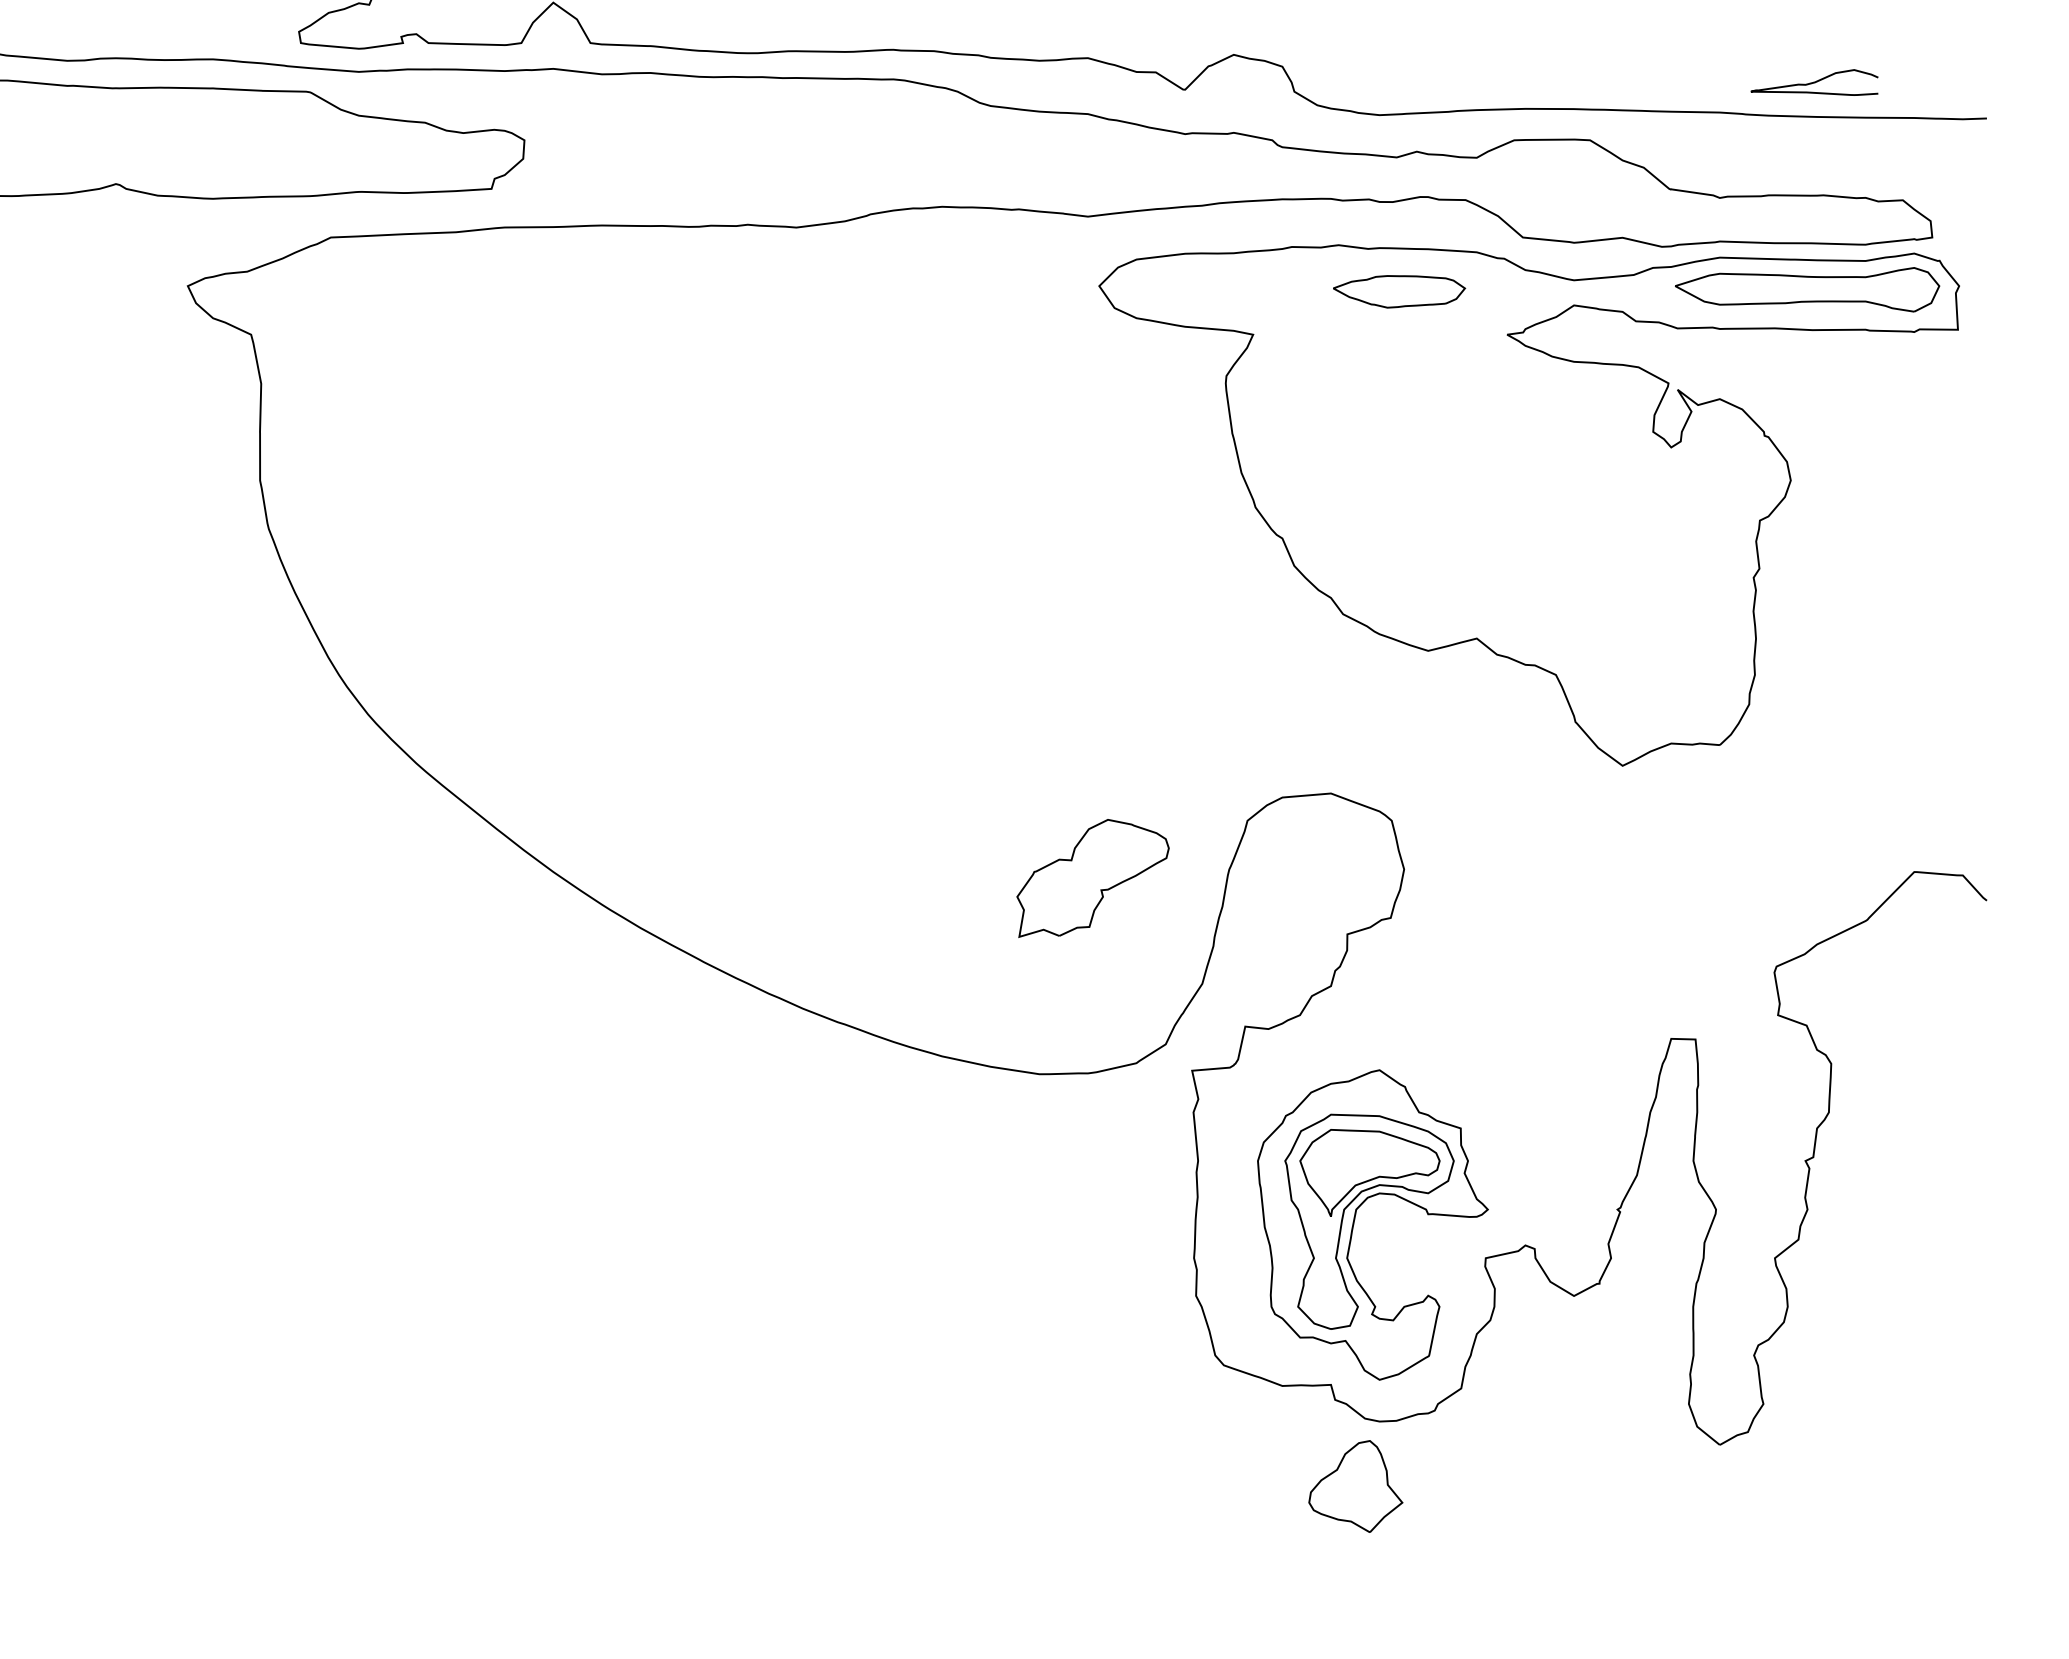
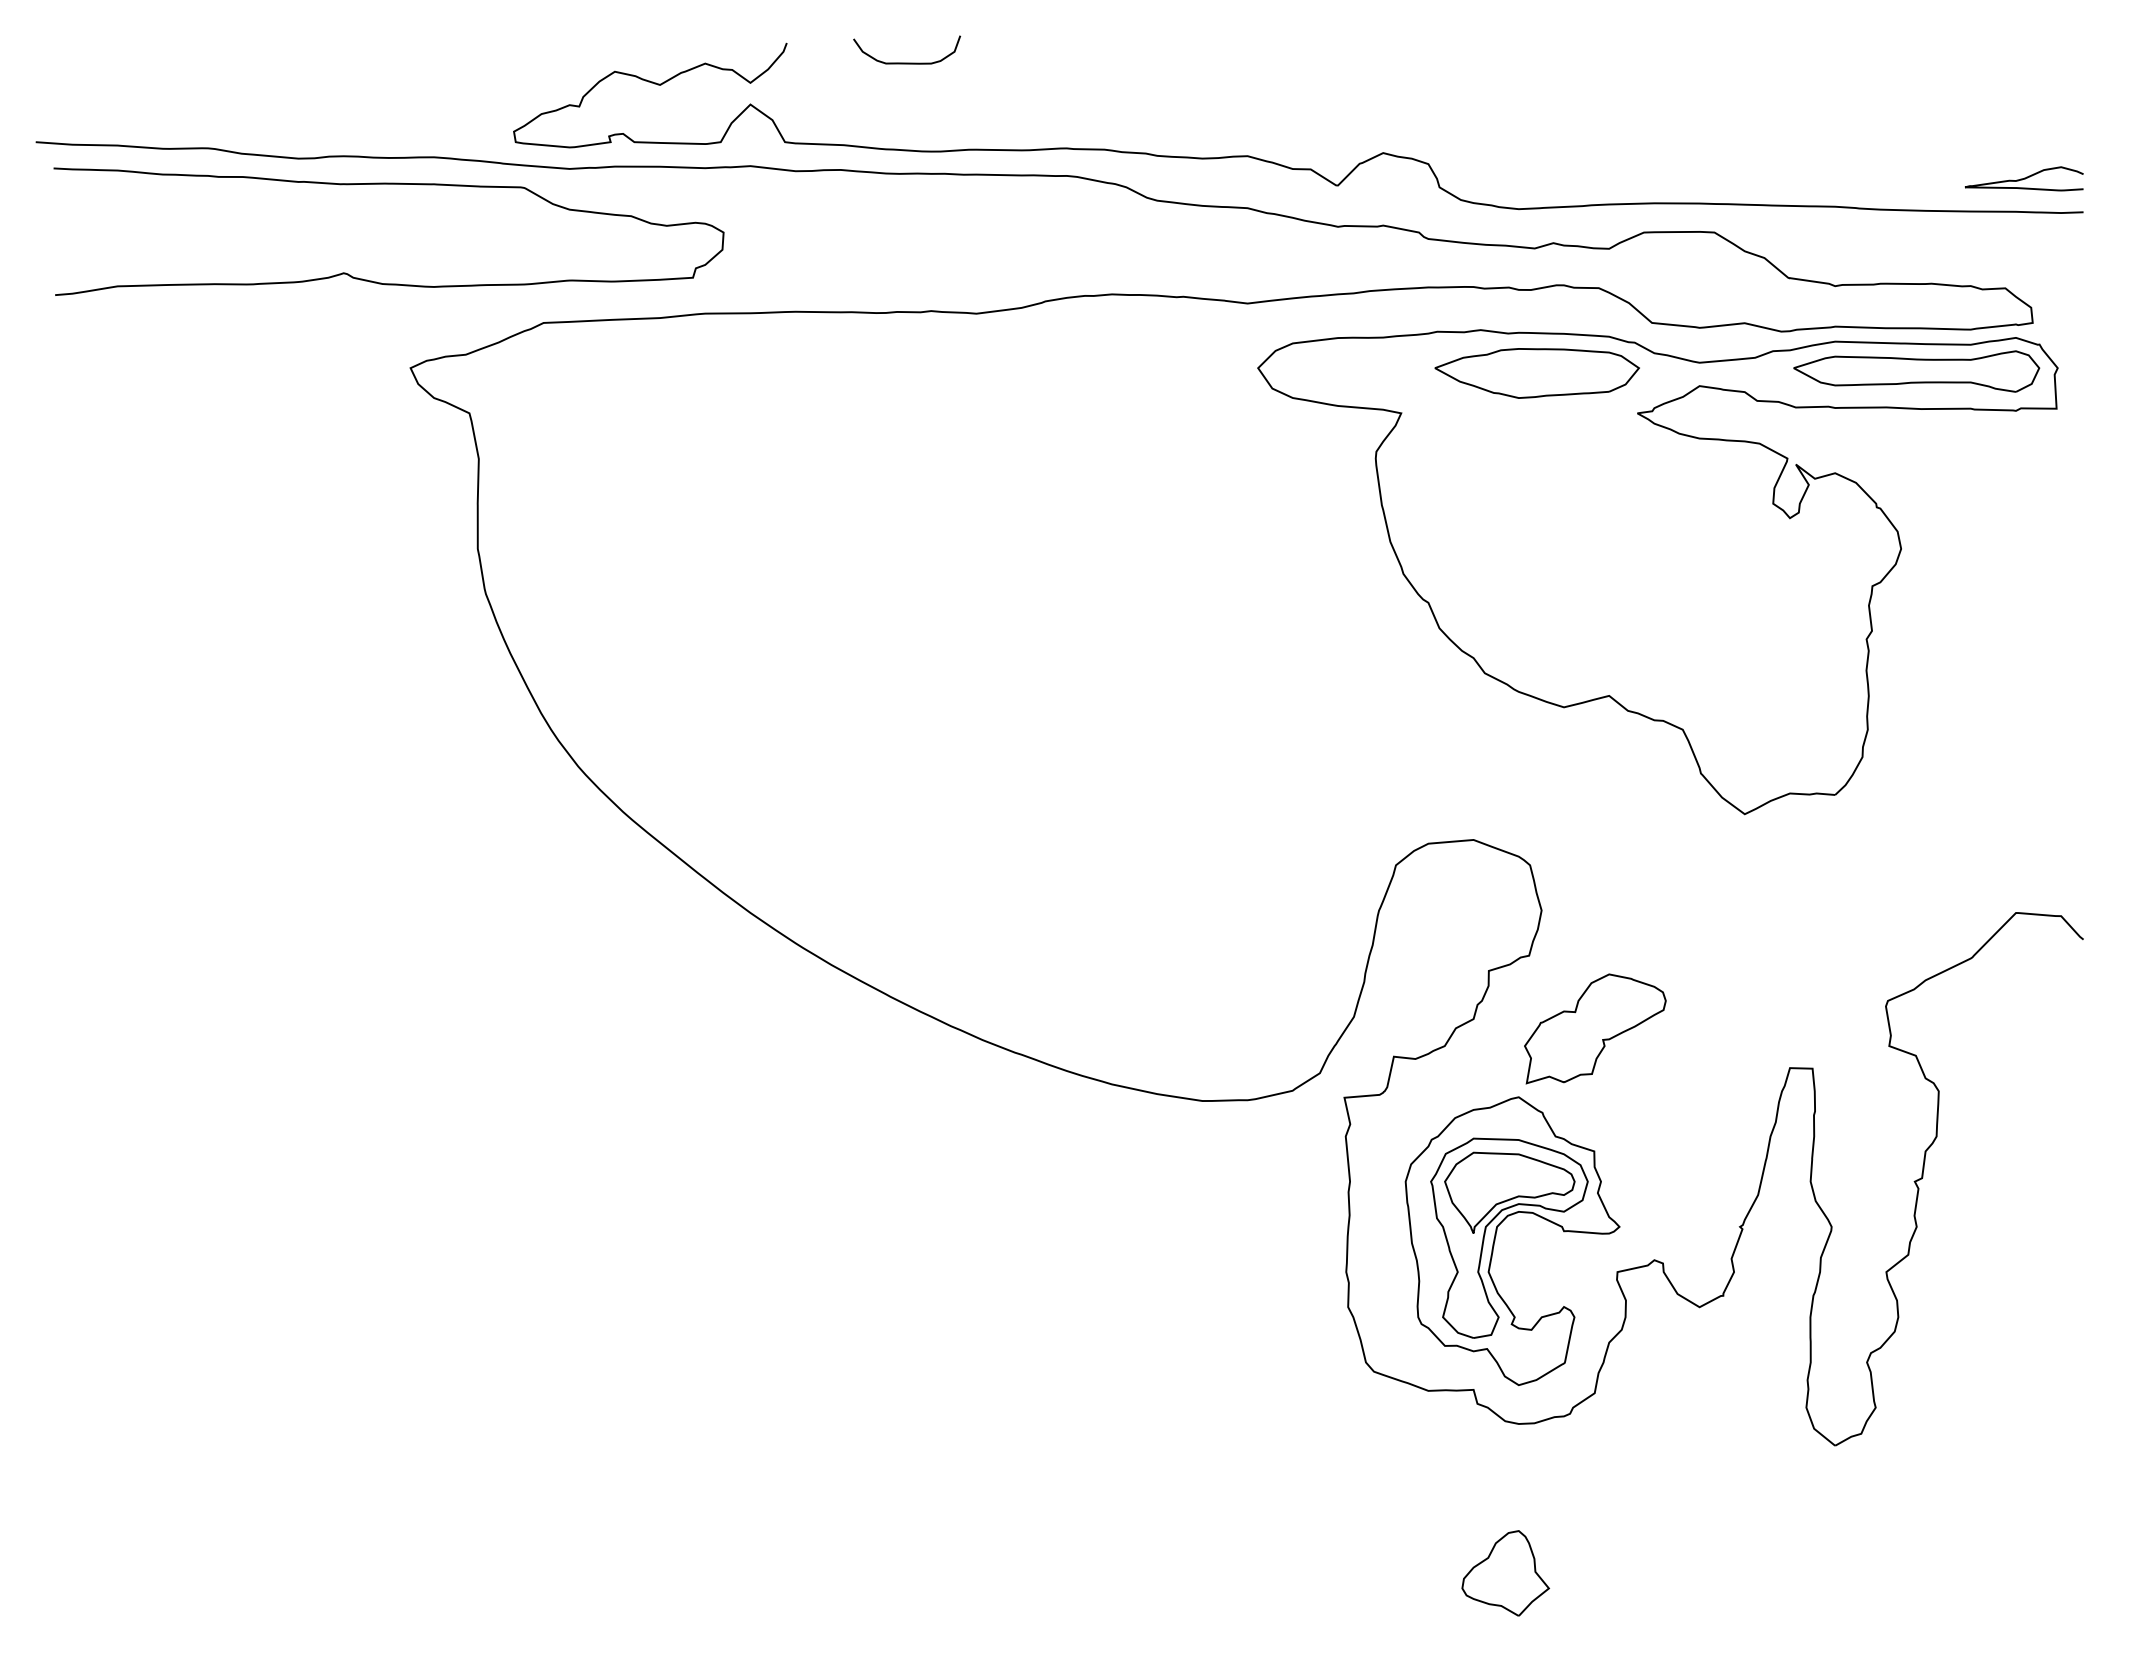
curve: (1814, 82) -> (2024, 178), moved
part: (1398, 291) -> (1536, 373), size x1.67
part: (1093, 877) -> (1595, 1028), moved
part: (1355, 1486) -> (1505, 1573), moved

